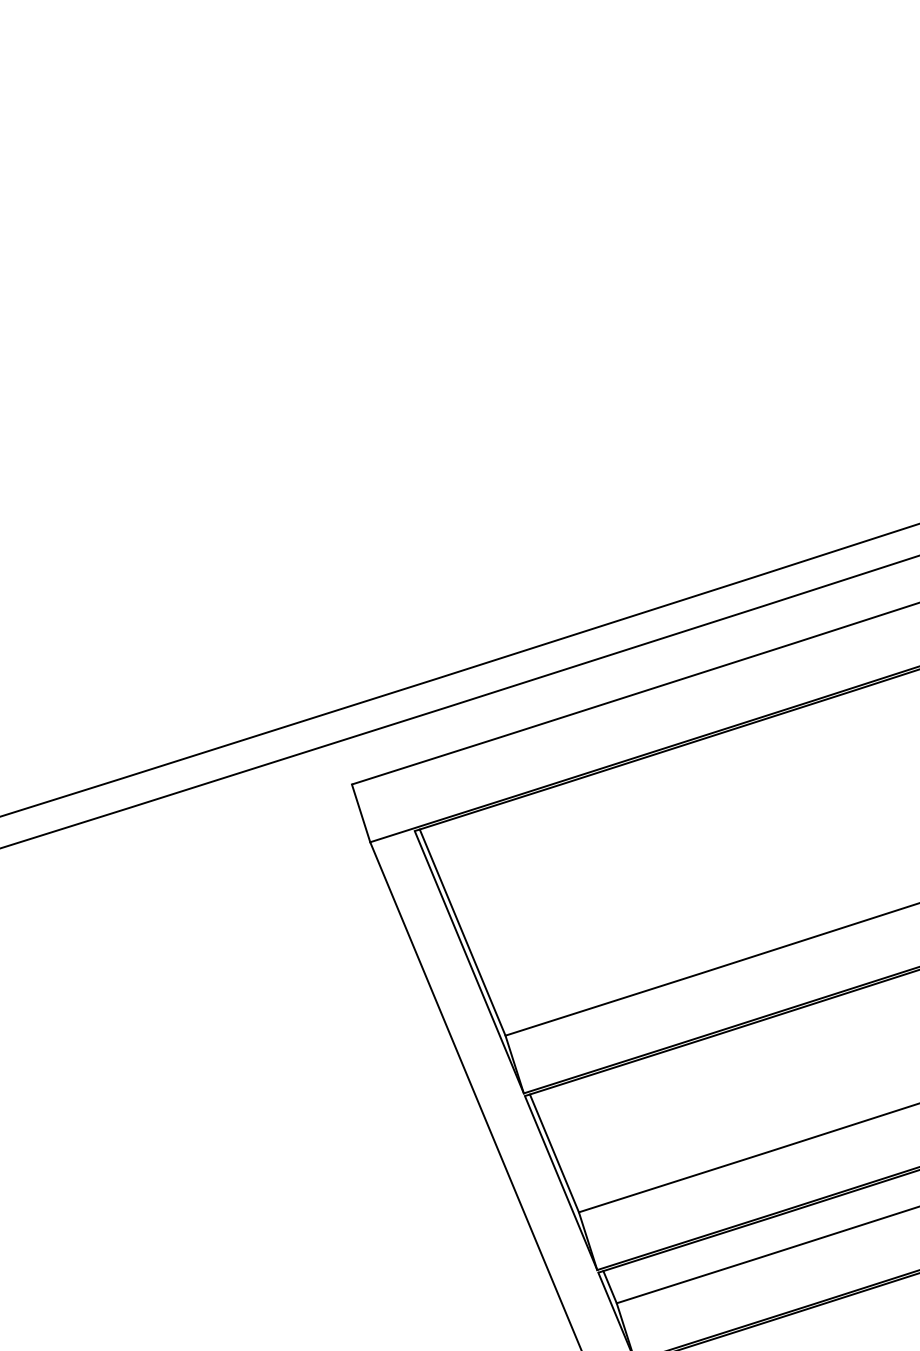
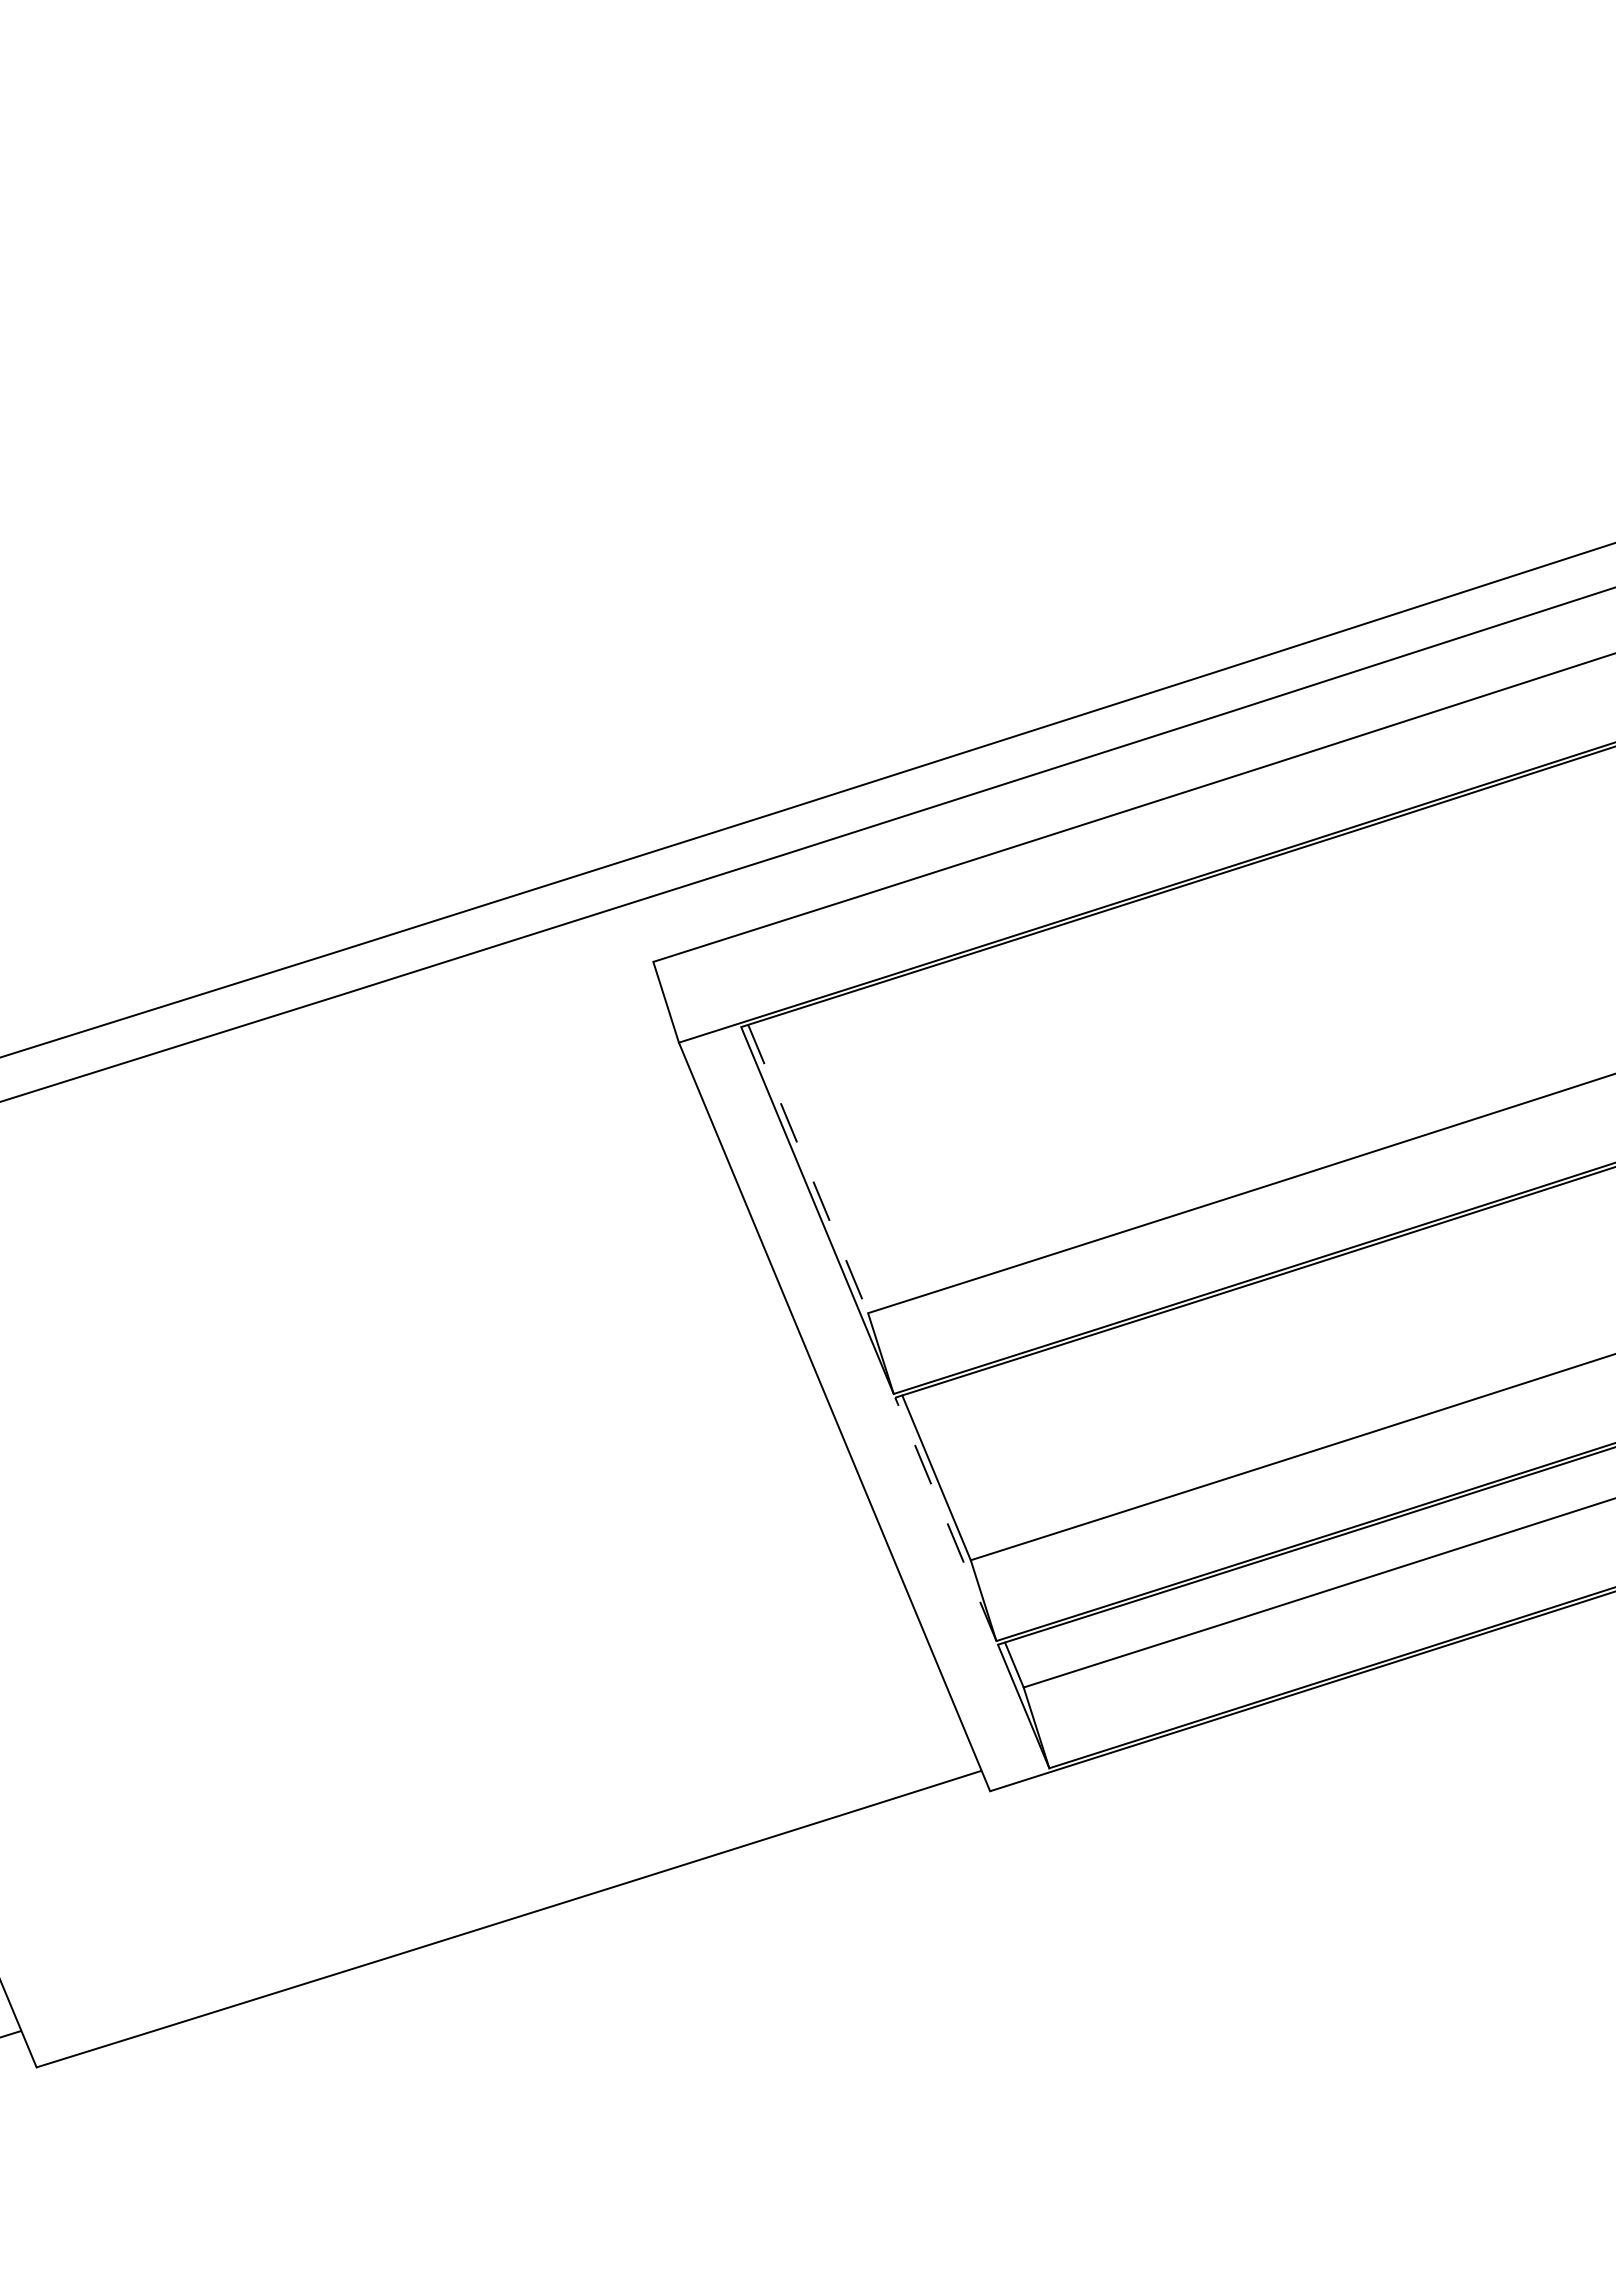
line: (462, 932) -> (808, 1169), solid -> dashed
line: (560, 1183) -> (945, 1519), solid -> dashed

